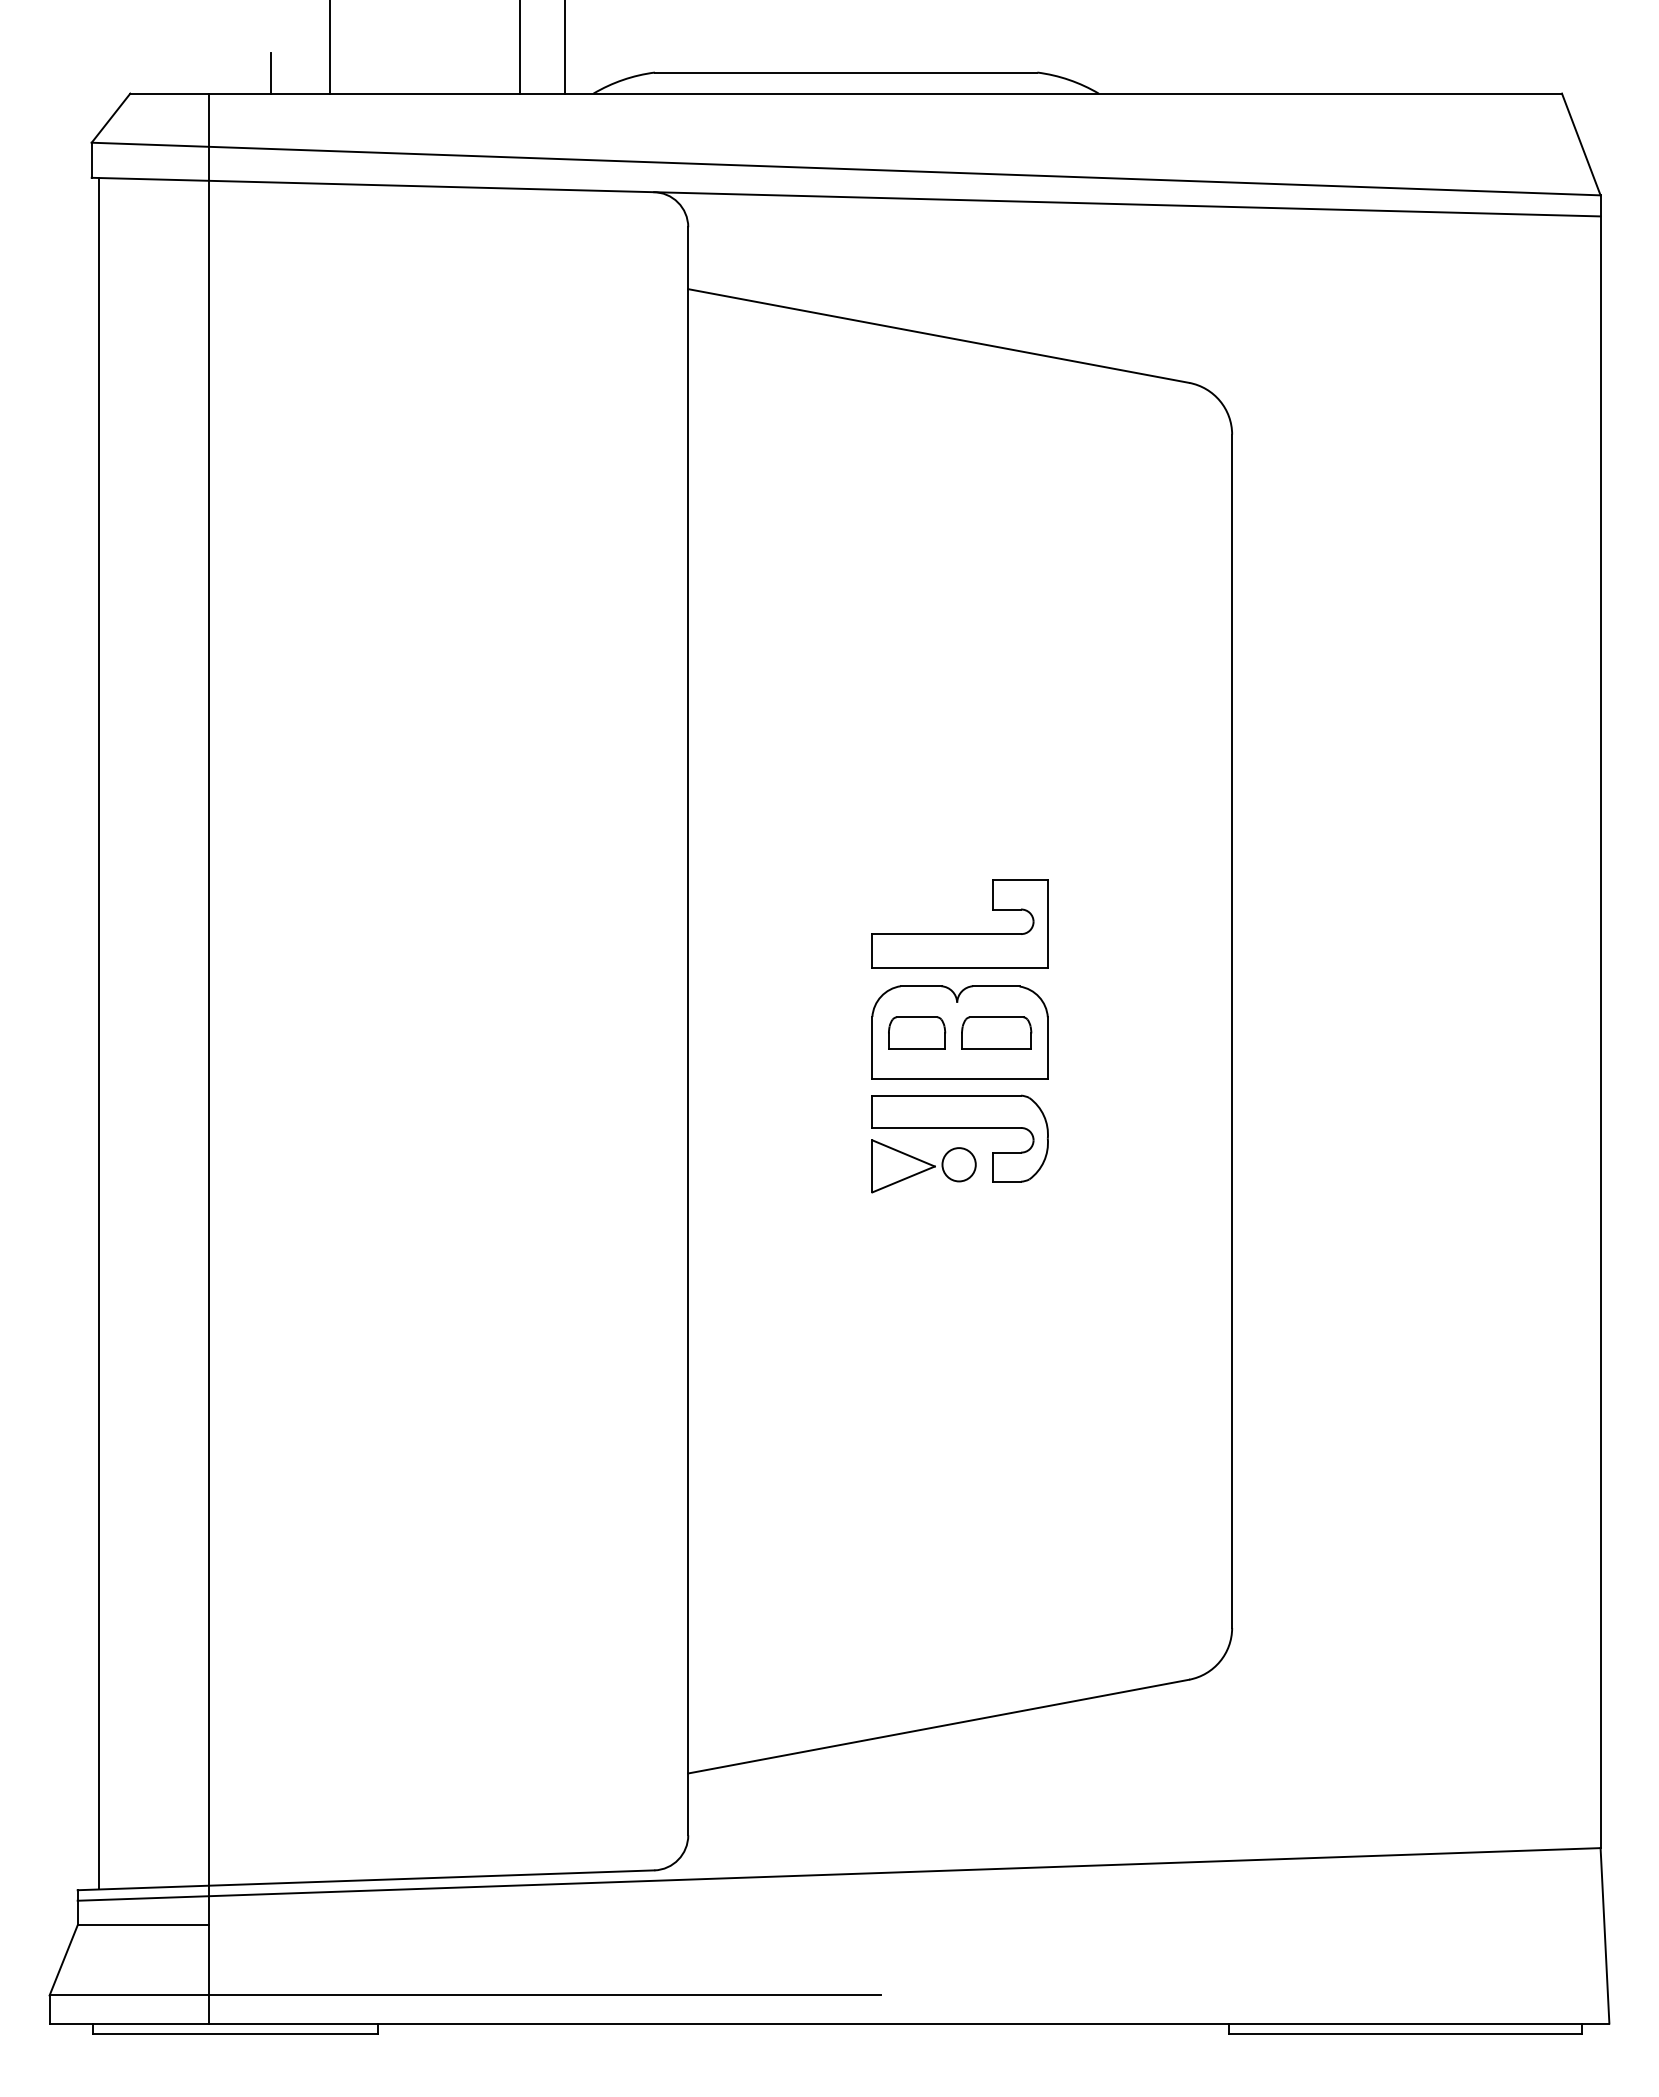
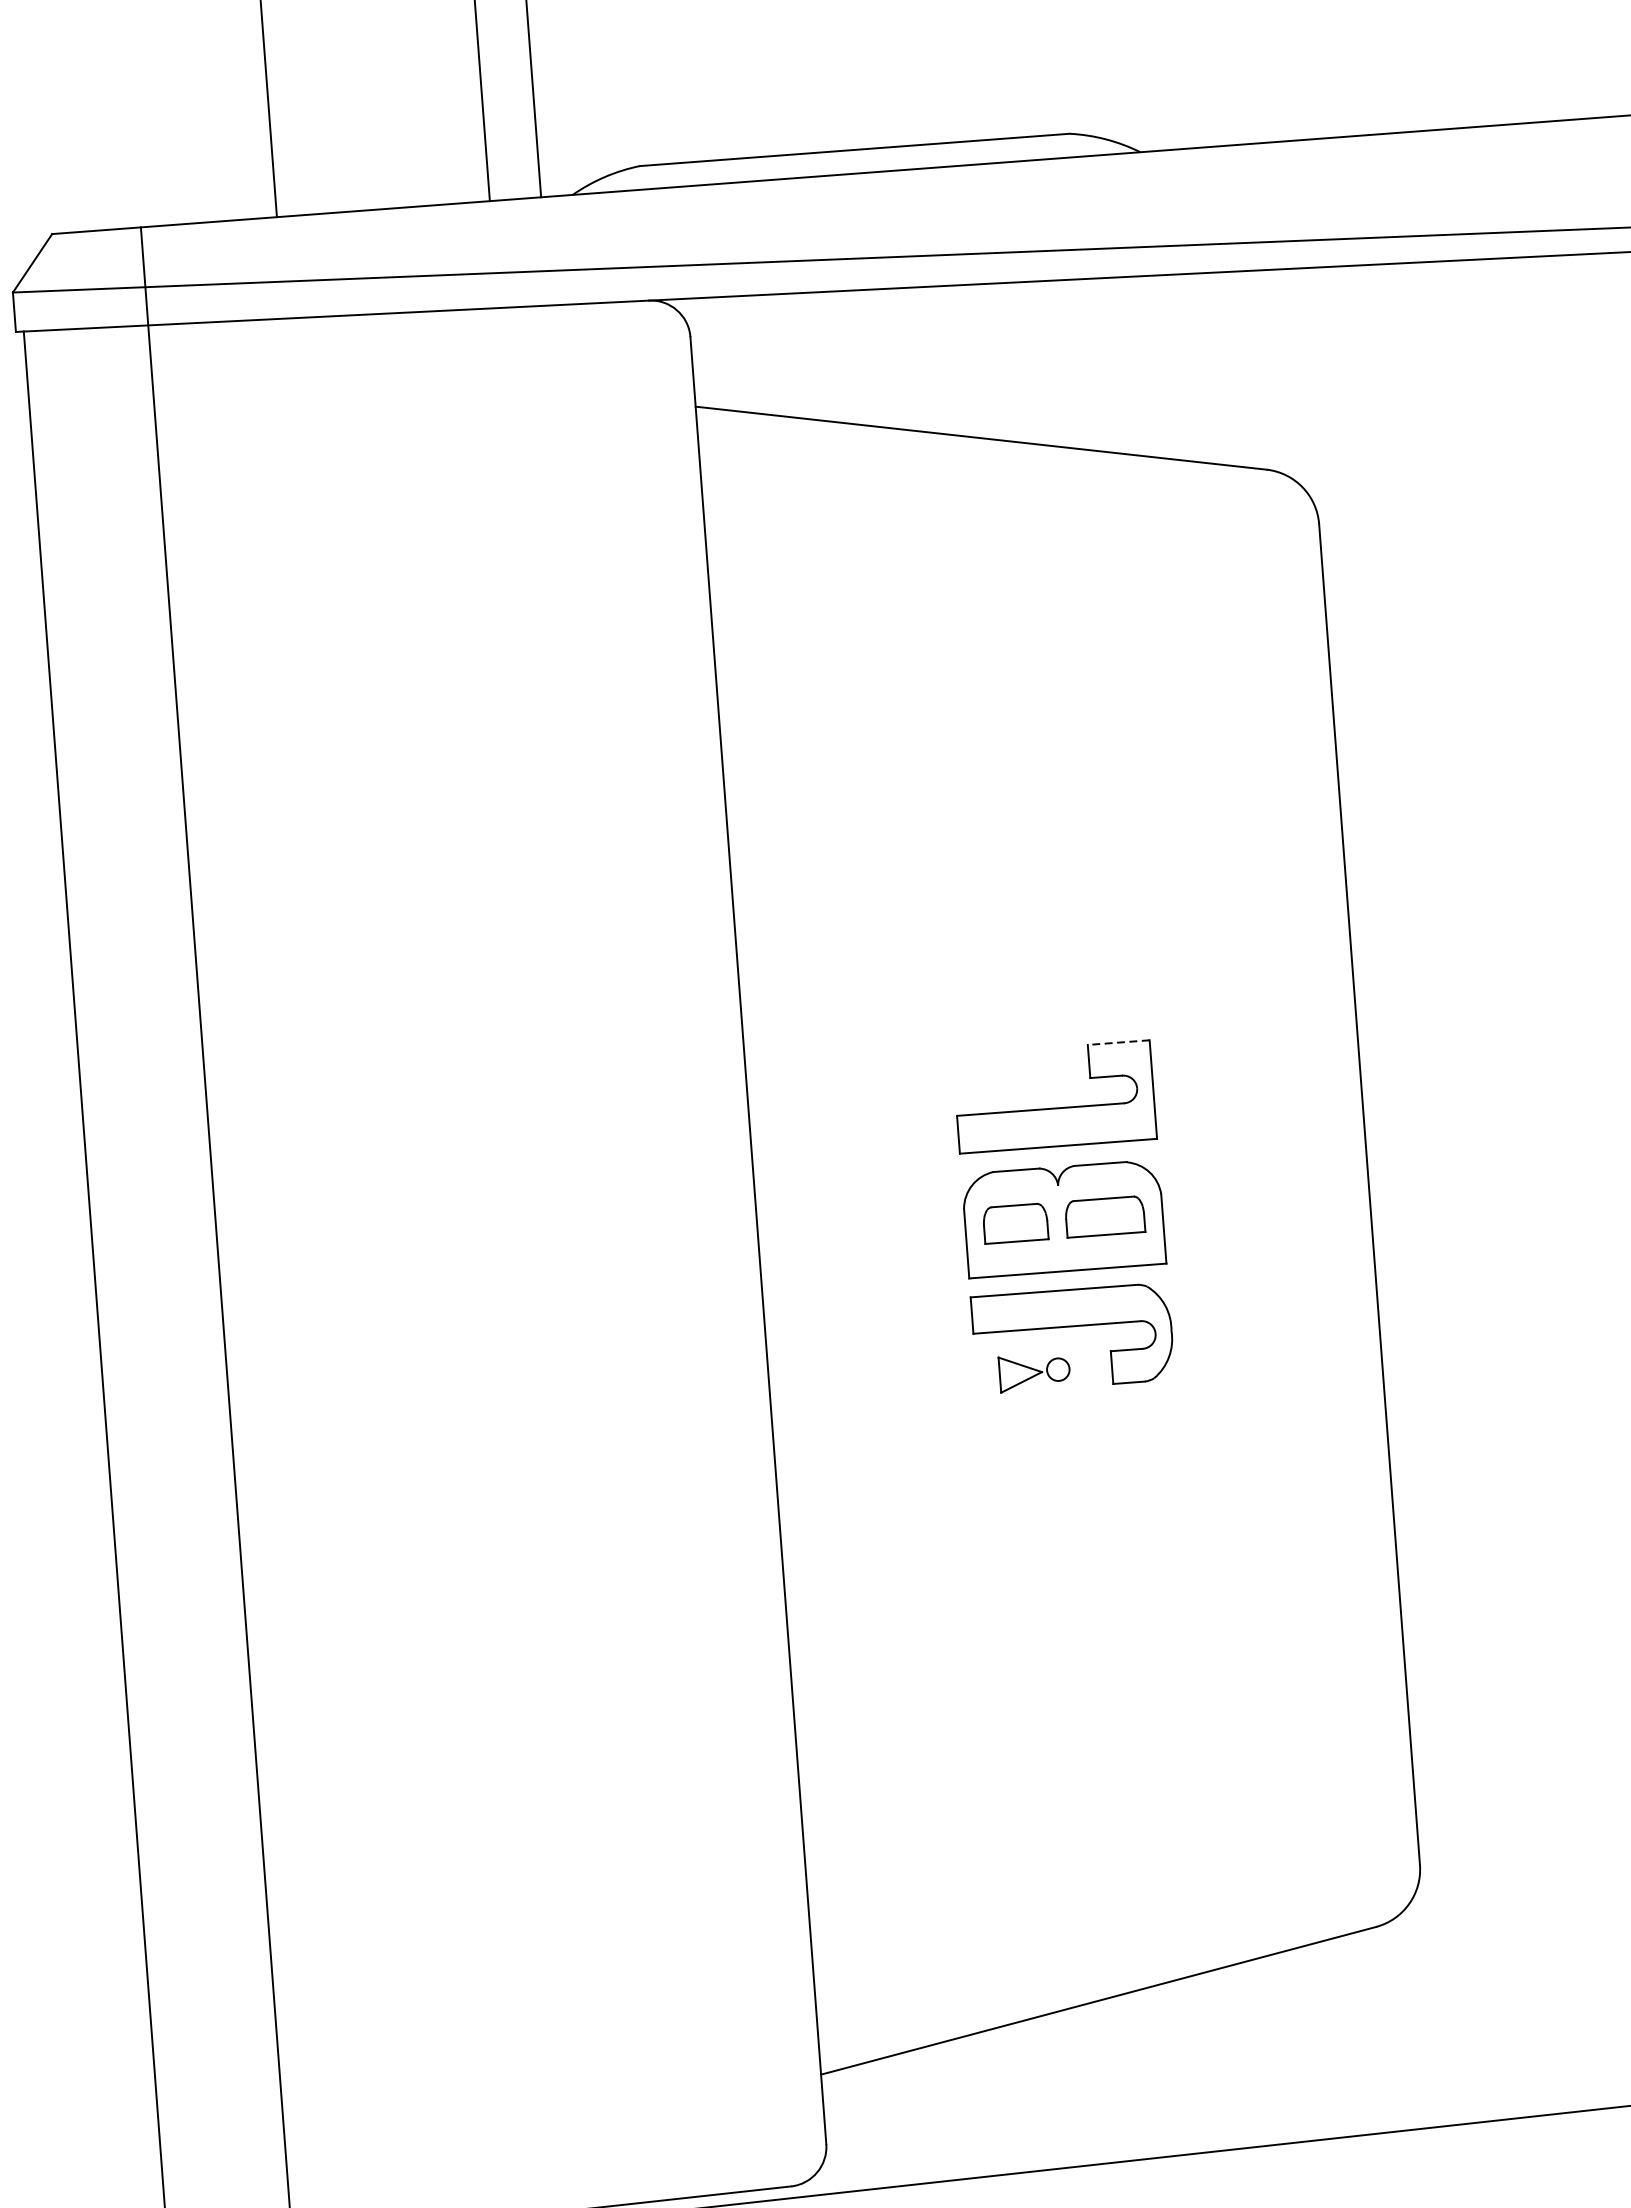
line: (270, 73) -> (207, 199), removed
line: (1020, 880) -> (1118, 1043), solid -> dashed
part: (923, 1166) -> (1034, 1372), size x0.6

